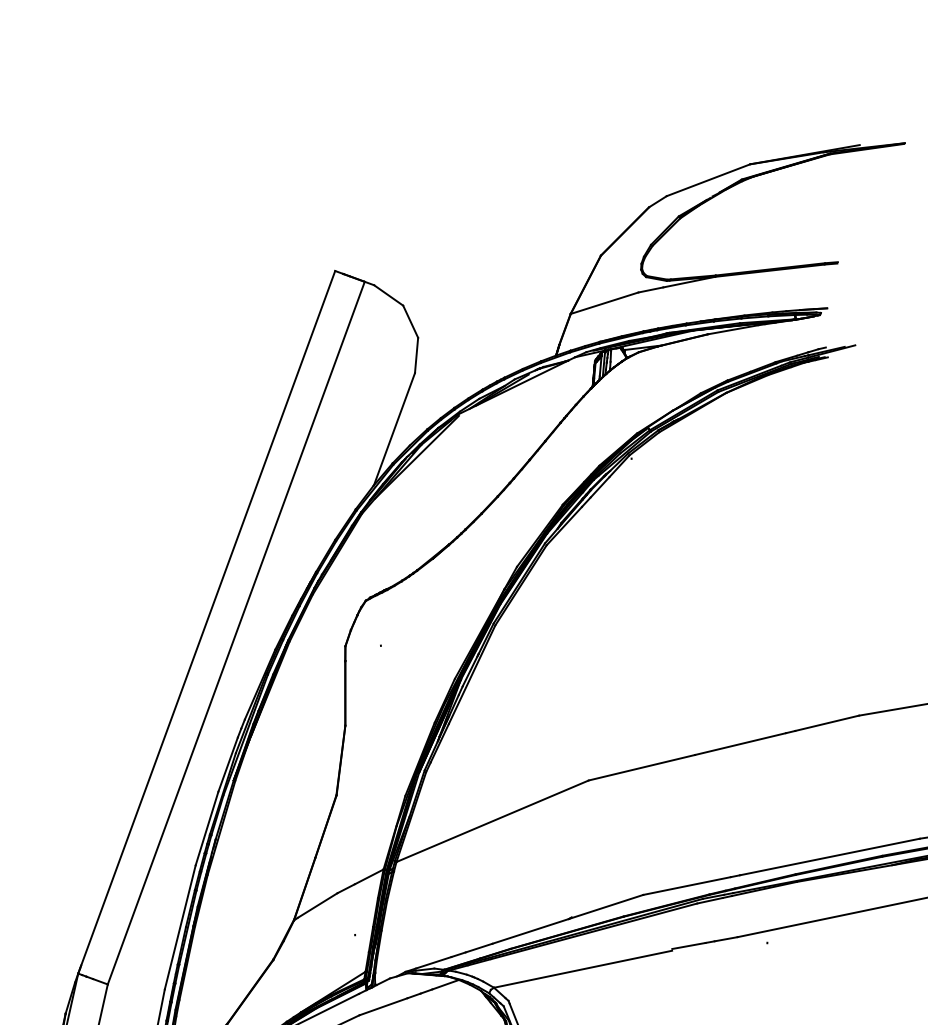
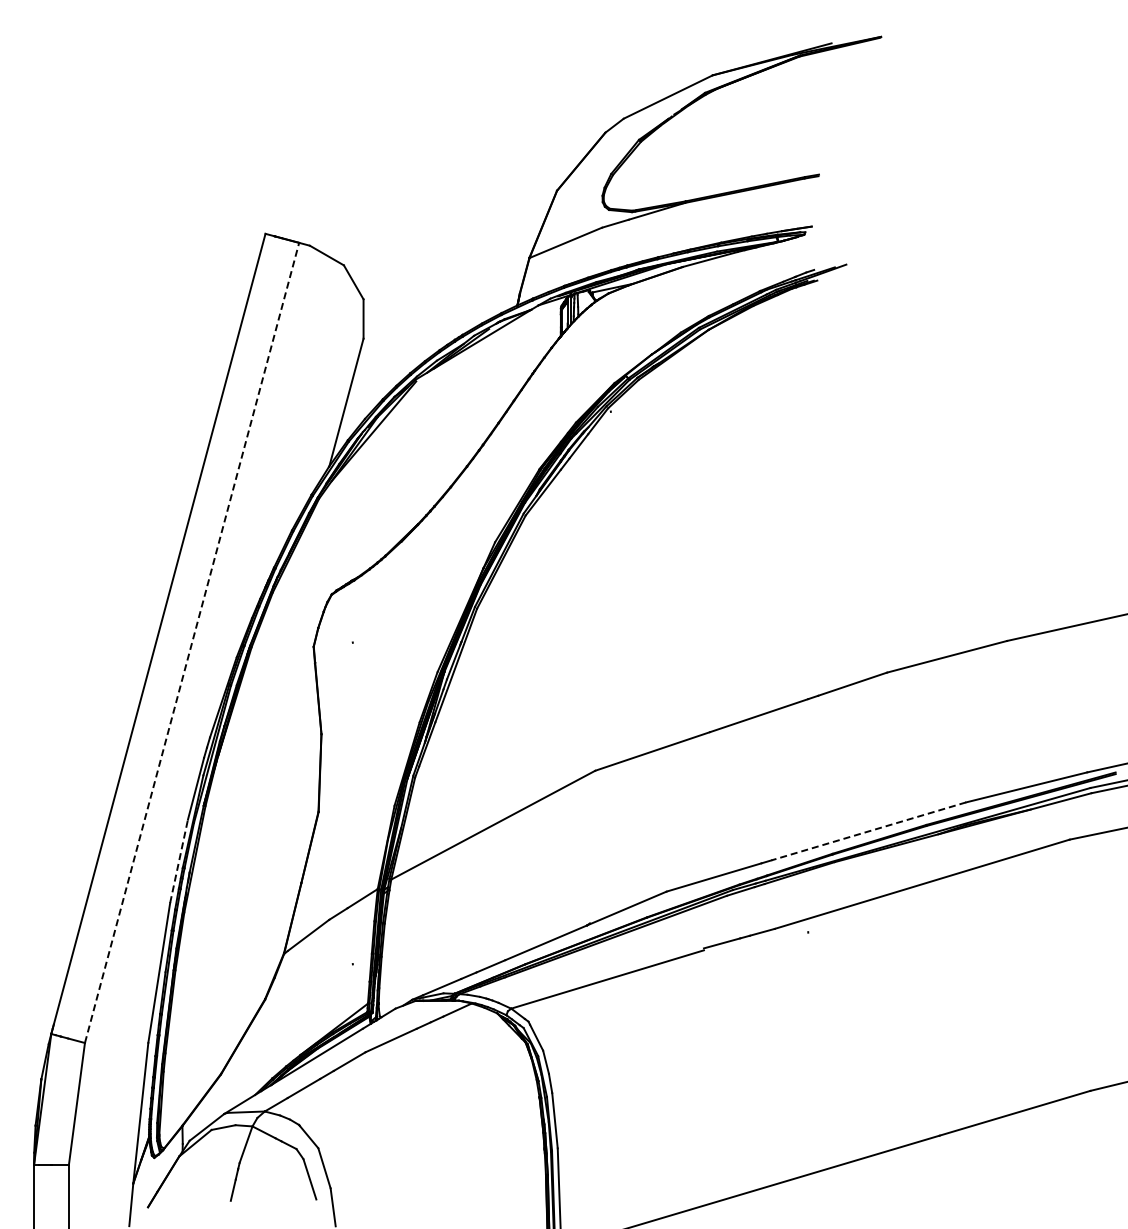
line: (236, 632) -> (192, 642), solid -> dashed
line: (207, 828) -> (179, 861), solid -> dashed
line: (829, 857) -> (868, 831), solid -> dashed

